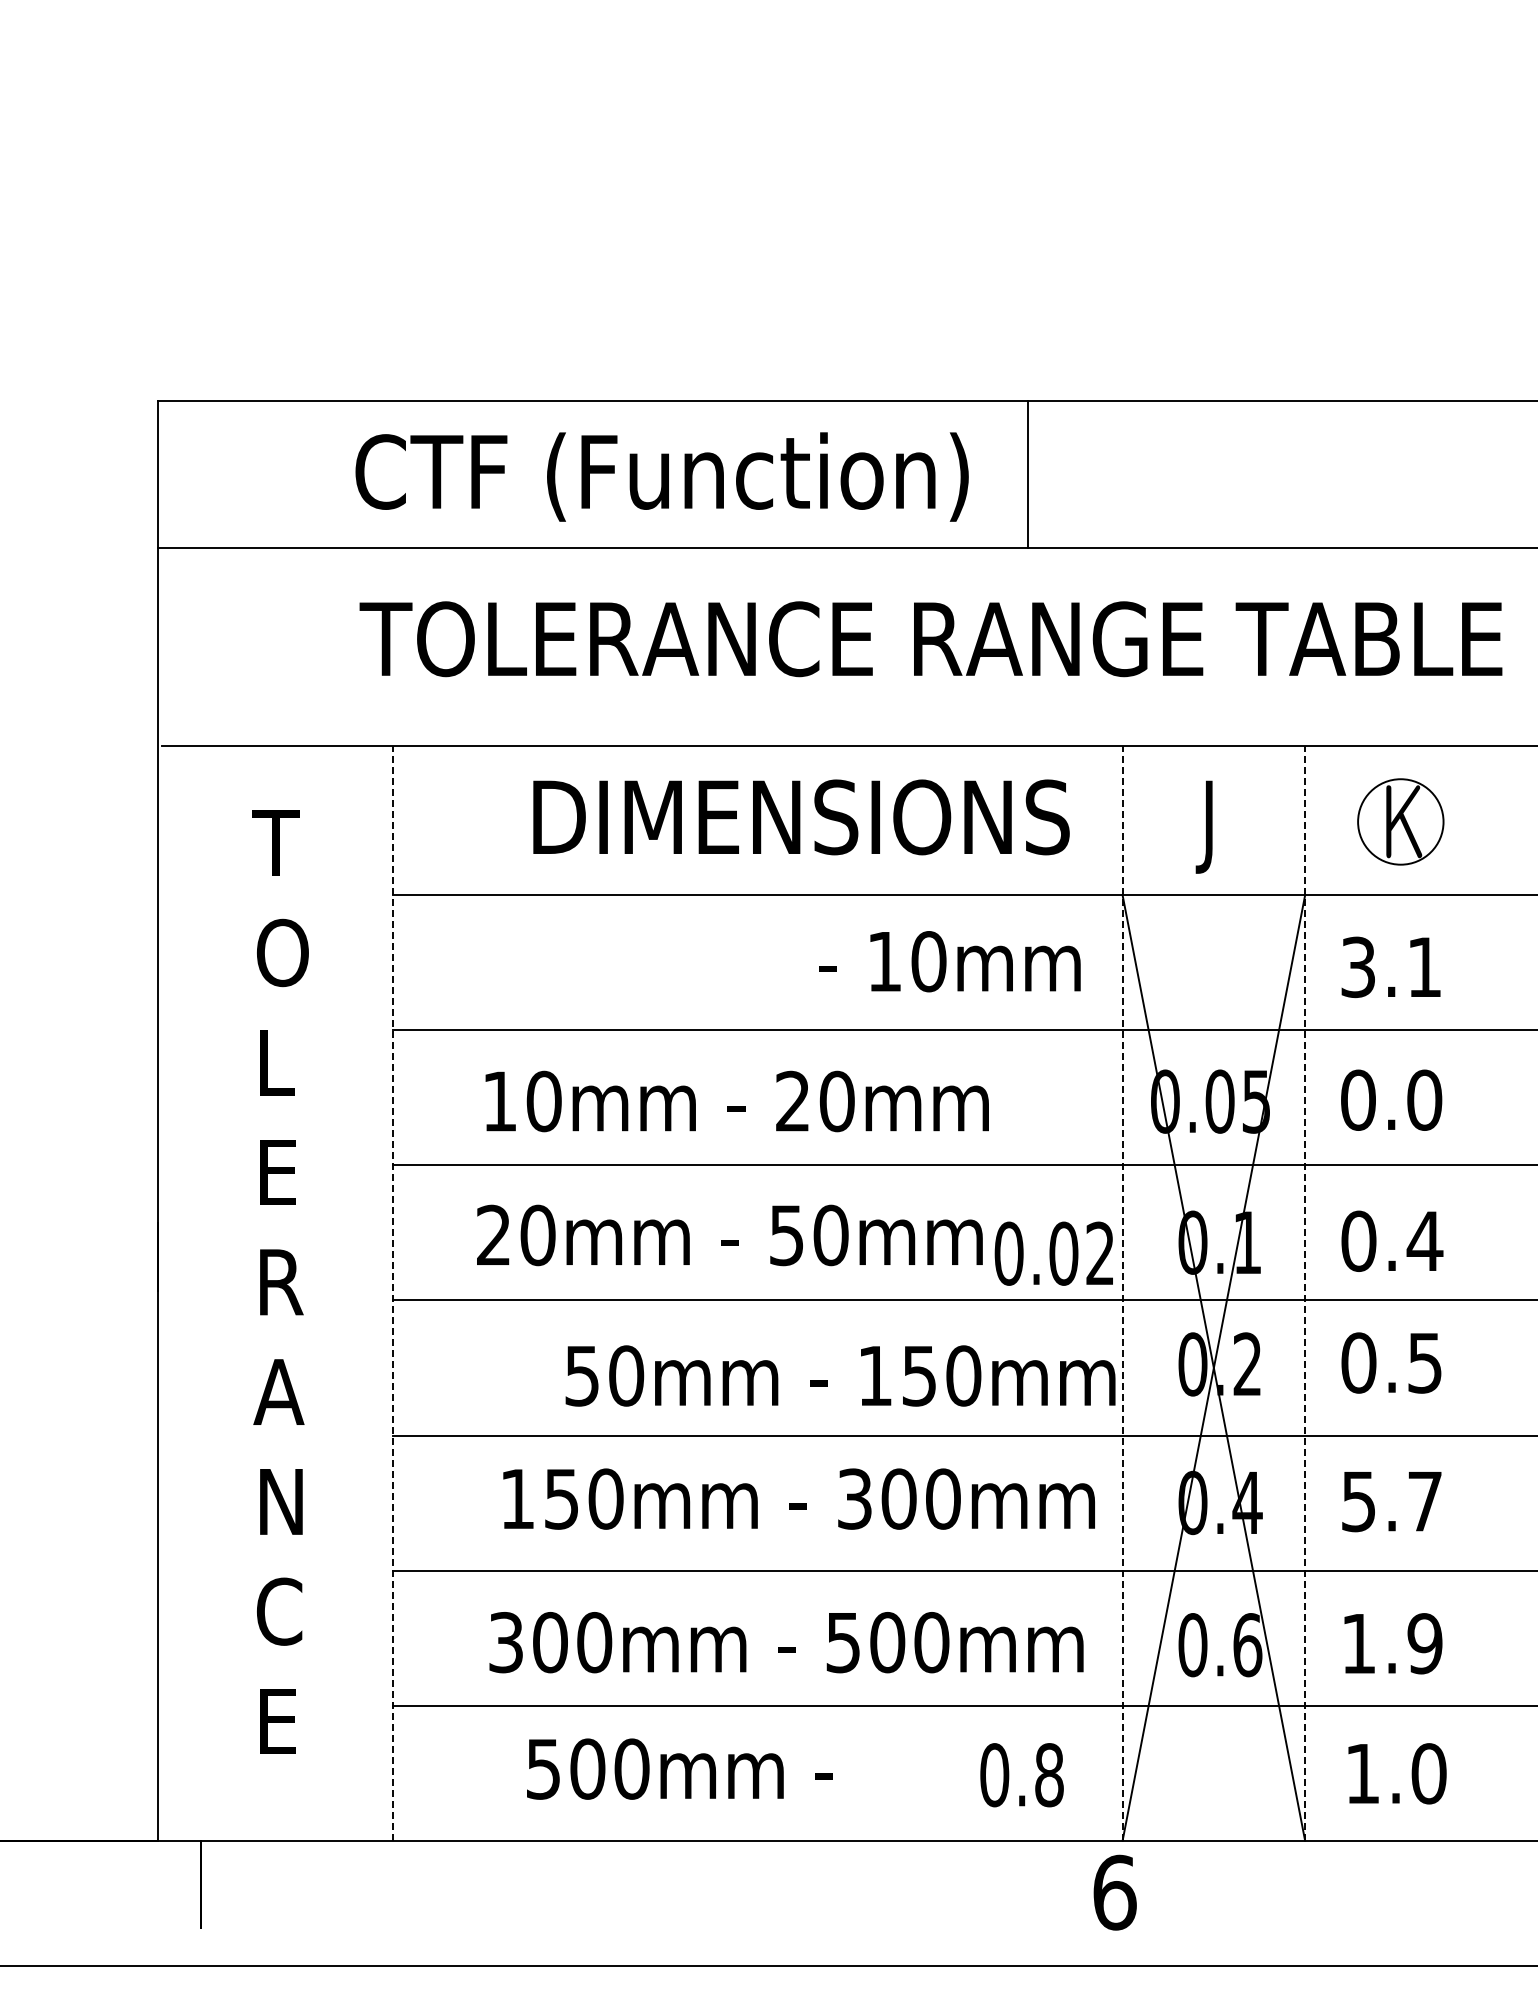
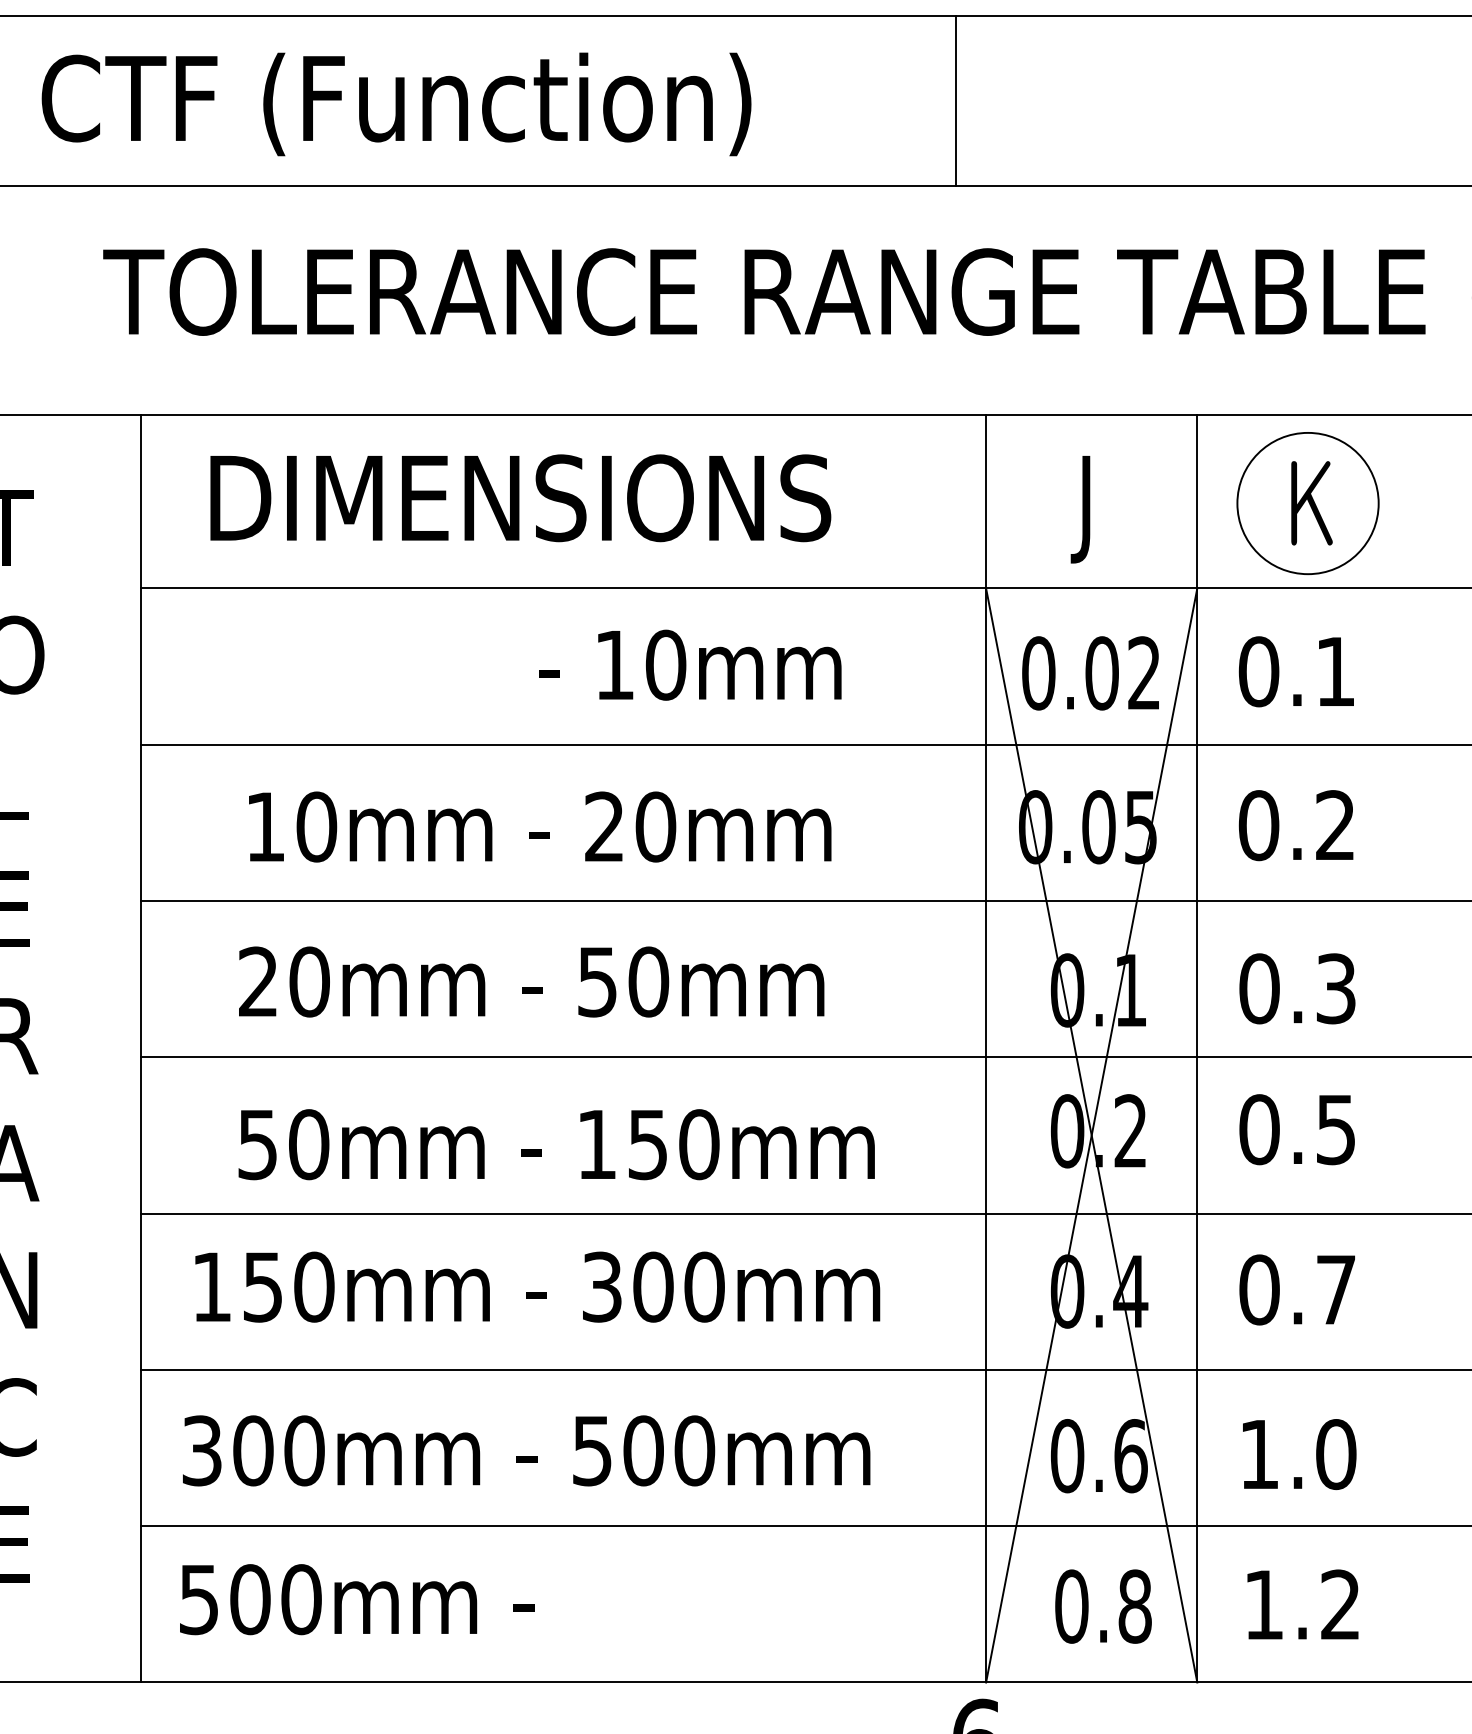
line: (1027, 473) -> (955, 100), moved
text: (661, 476) -> (395, 103), moved
text: (801, 817) -> (520, 498), moved
circle: (1400, 821) -> (1307, 503), size x1.43
text: (949, 961) -> (689, 665), moved
text: (1358, 967) -> (1259, 671), 3.1 -> 0.1
text: (1424, 1099) -> (1335, 824), 0.0 -> 0.2
text: (1424, 1241) -> (1335, 989), 0.4 -> 0.3
text: (1053, 1253) -> (1090, 673), moved
line: (392, 1293) -> (141, 1049), dashed -> solid
line: (1122, 1293) -> (985, 1049), dashed -> solid
line: (1305, 1293) -> (1197, 1049), dashed -> solid
text: (840, 1375) -> (556, 1144), moved
text: (798, 1498) -> (536, 1286), moved
text: (1358, 1501) -> (1259, 1289), 5.7 -> 0.7
text: (786, 1642) -> (526, 1450), moved
text: (1424, 1643) -> (1335, 1454), 1.9 -> 1.0
text: (679, 1768) -> (356, 1598), moved
text: (1428, 1773) -> (1340, 1604), 1.0 -> 1.2
text: (1021, 1775) -> (1102, 1606), moved

